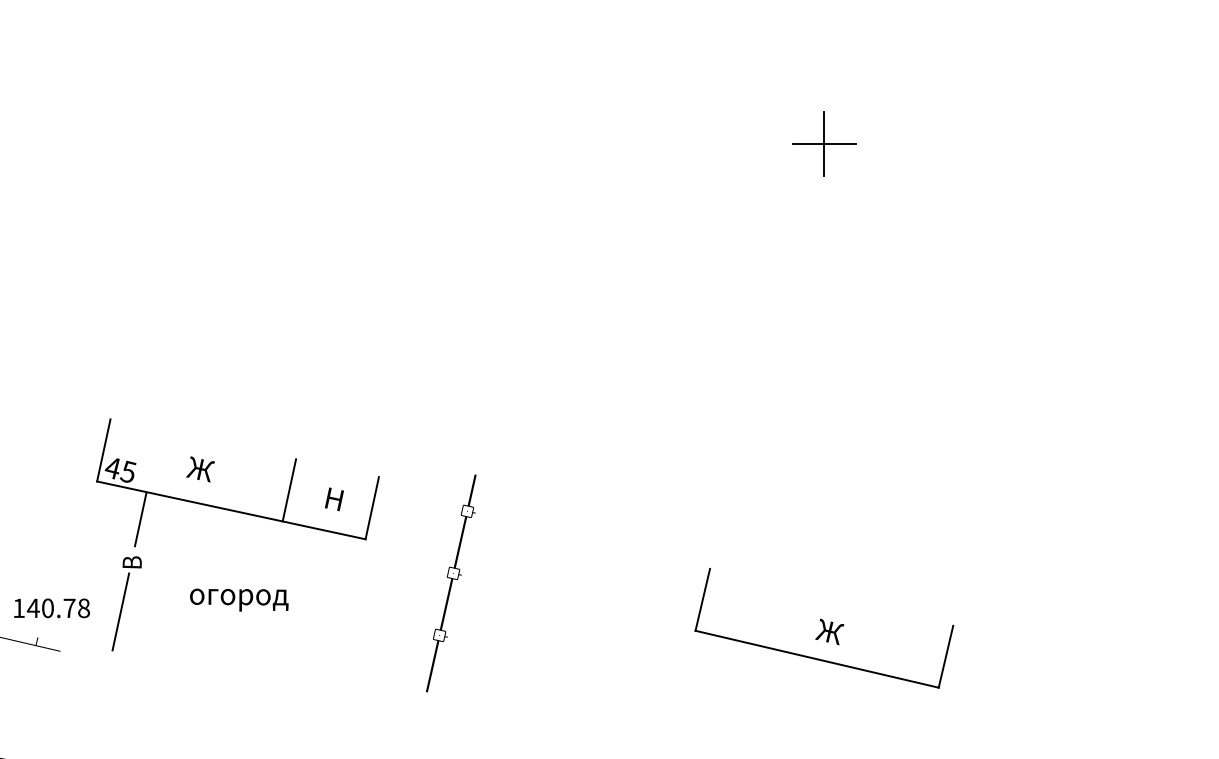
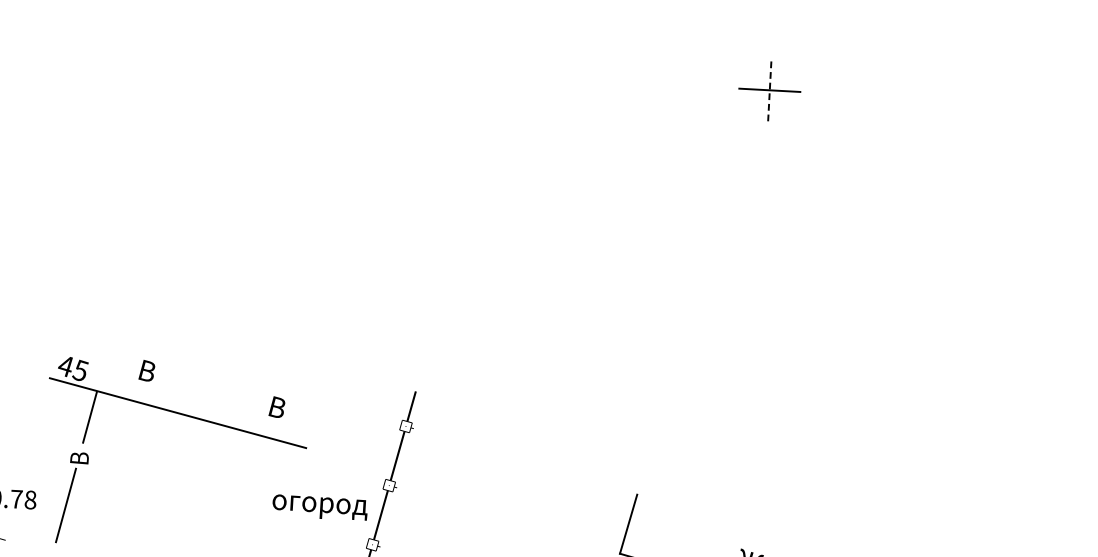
line: (824, 144) -> (769, 90), solid -> dashed
line: (103, 450) -> (57, 348), removed
text: (200, 469) -> (150, 372), Ж -> В
line: (289, 490) -> (235, 396), removed
text: (335, 499) -> (279, 408), Н -> В
line: (371, 508) -> (313, 418), removed
text: (239, 599) -> (320, 507), moved

